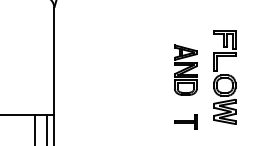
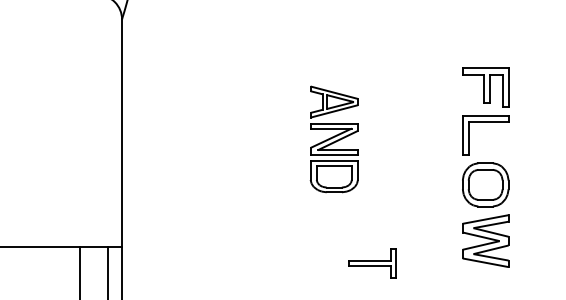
part: (185, 69) -> (333, 137), moved
part: (185, 121) -> (371, 261), moved

